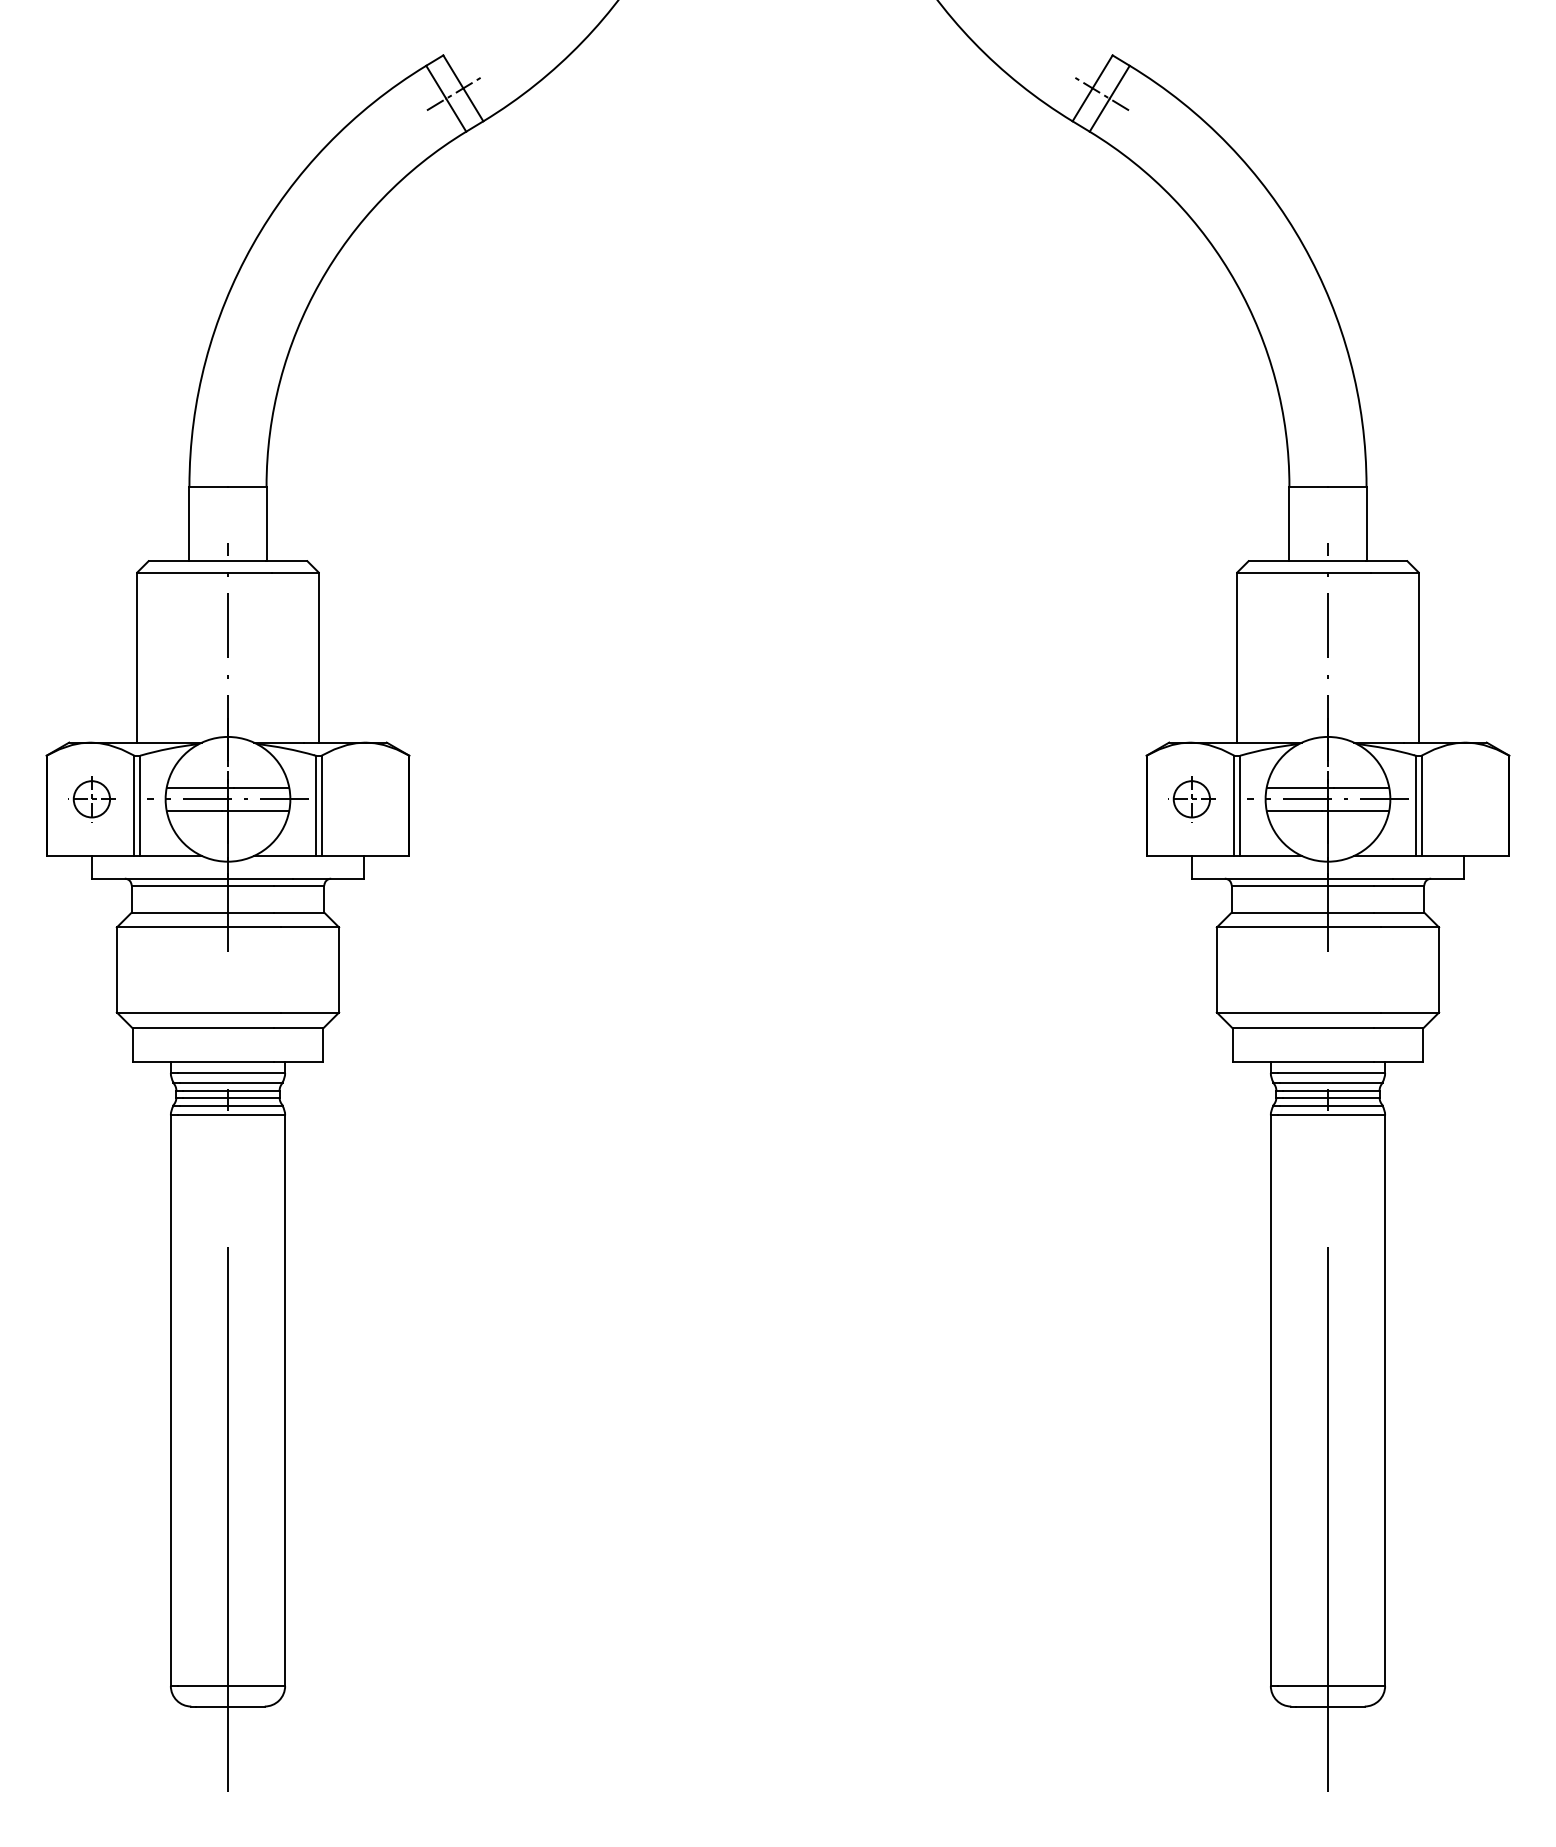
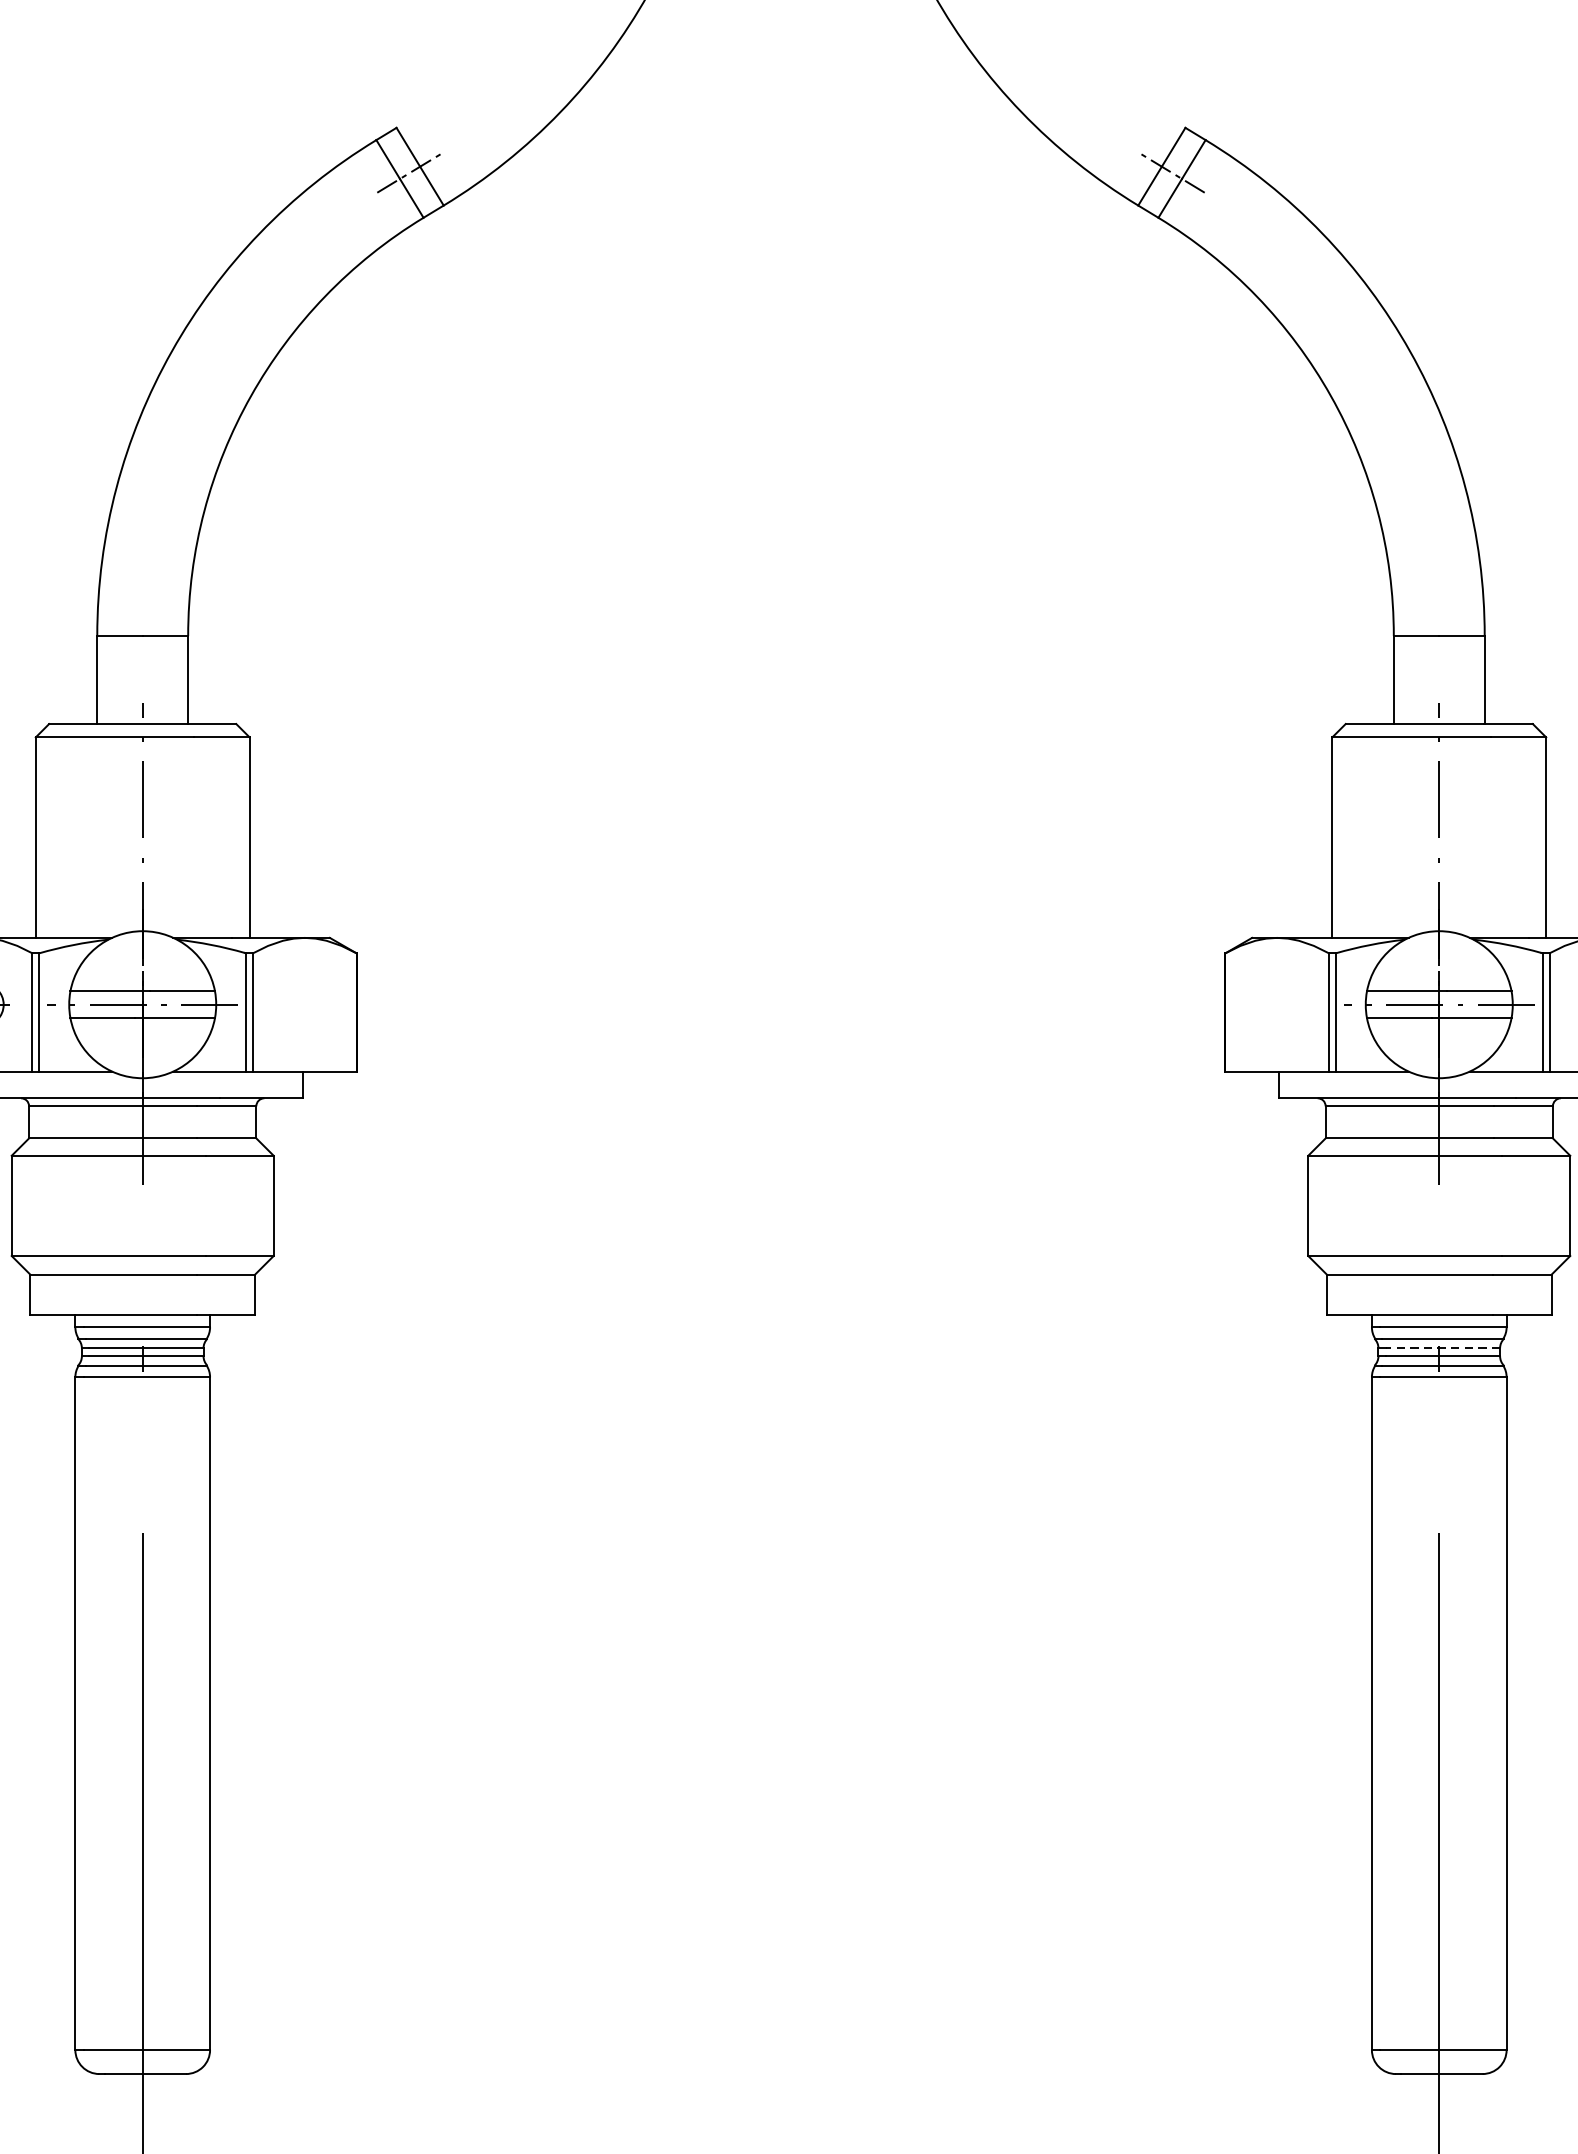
part: (1191, 799) -> (1278, 1004), removed
line: (1330, 1090) -> (1442, 1347), solid -> dashed

